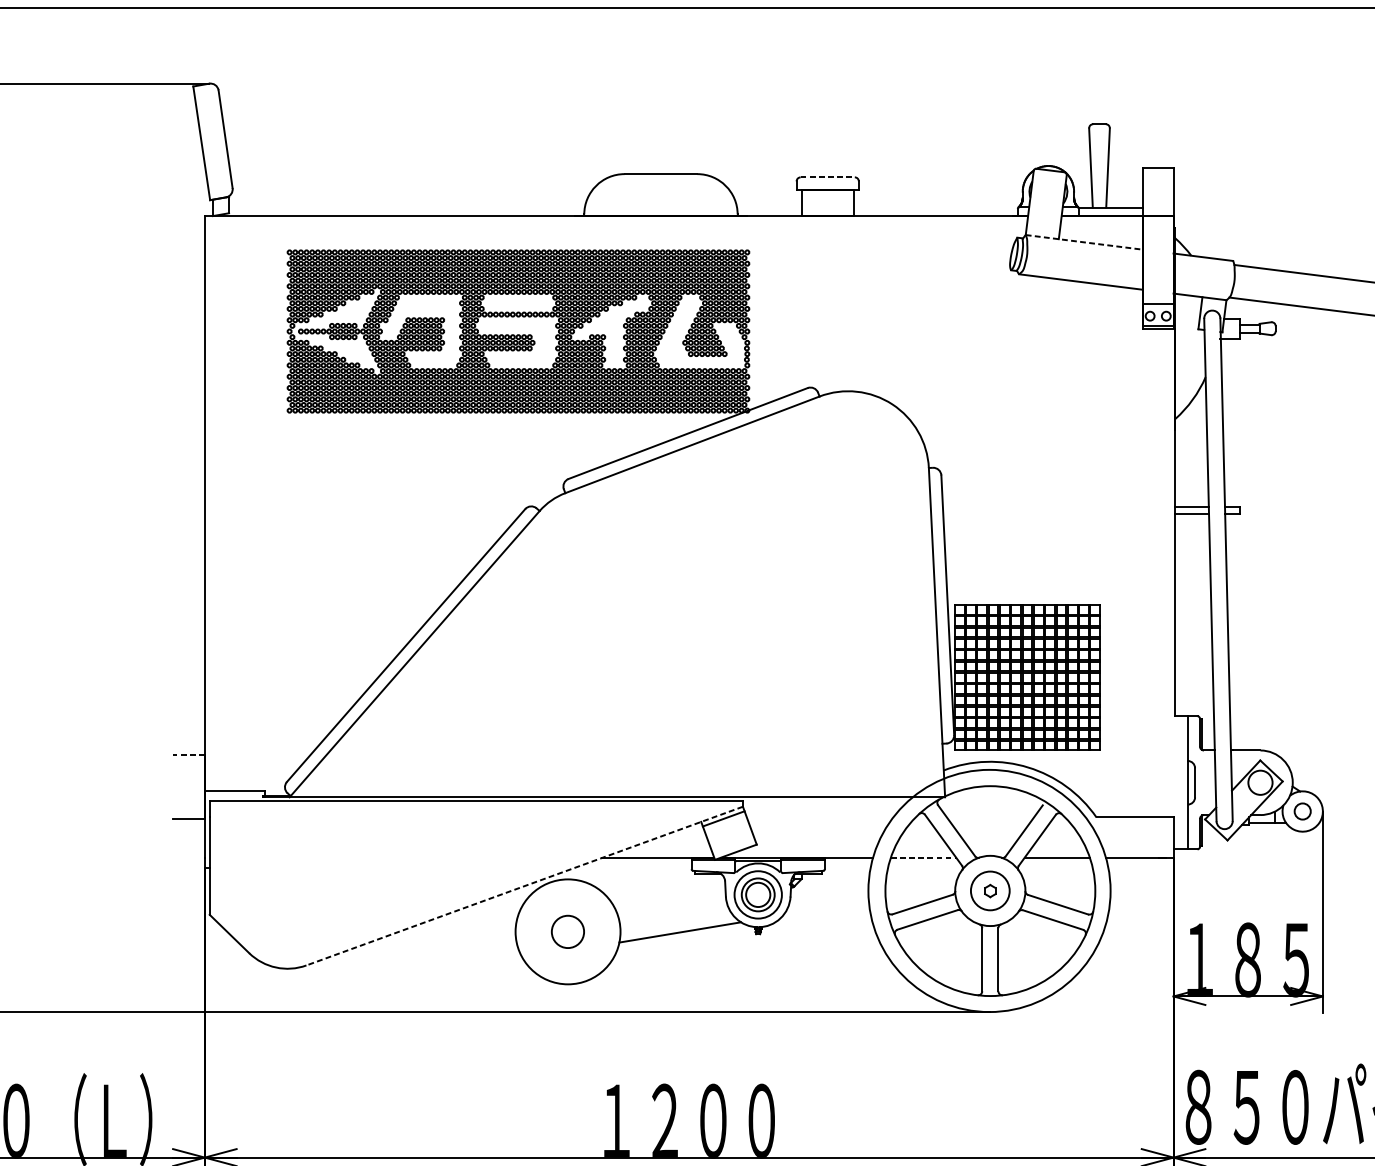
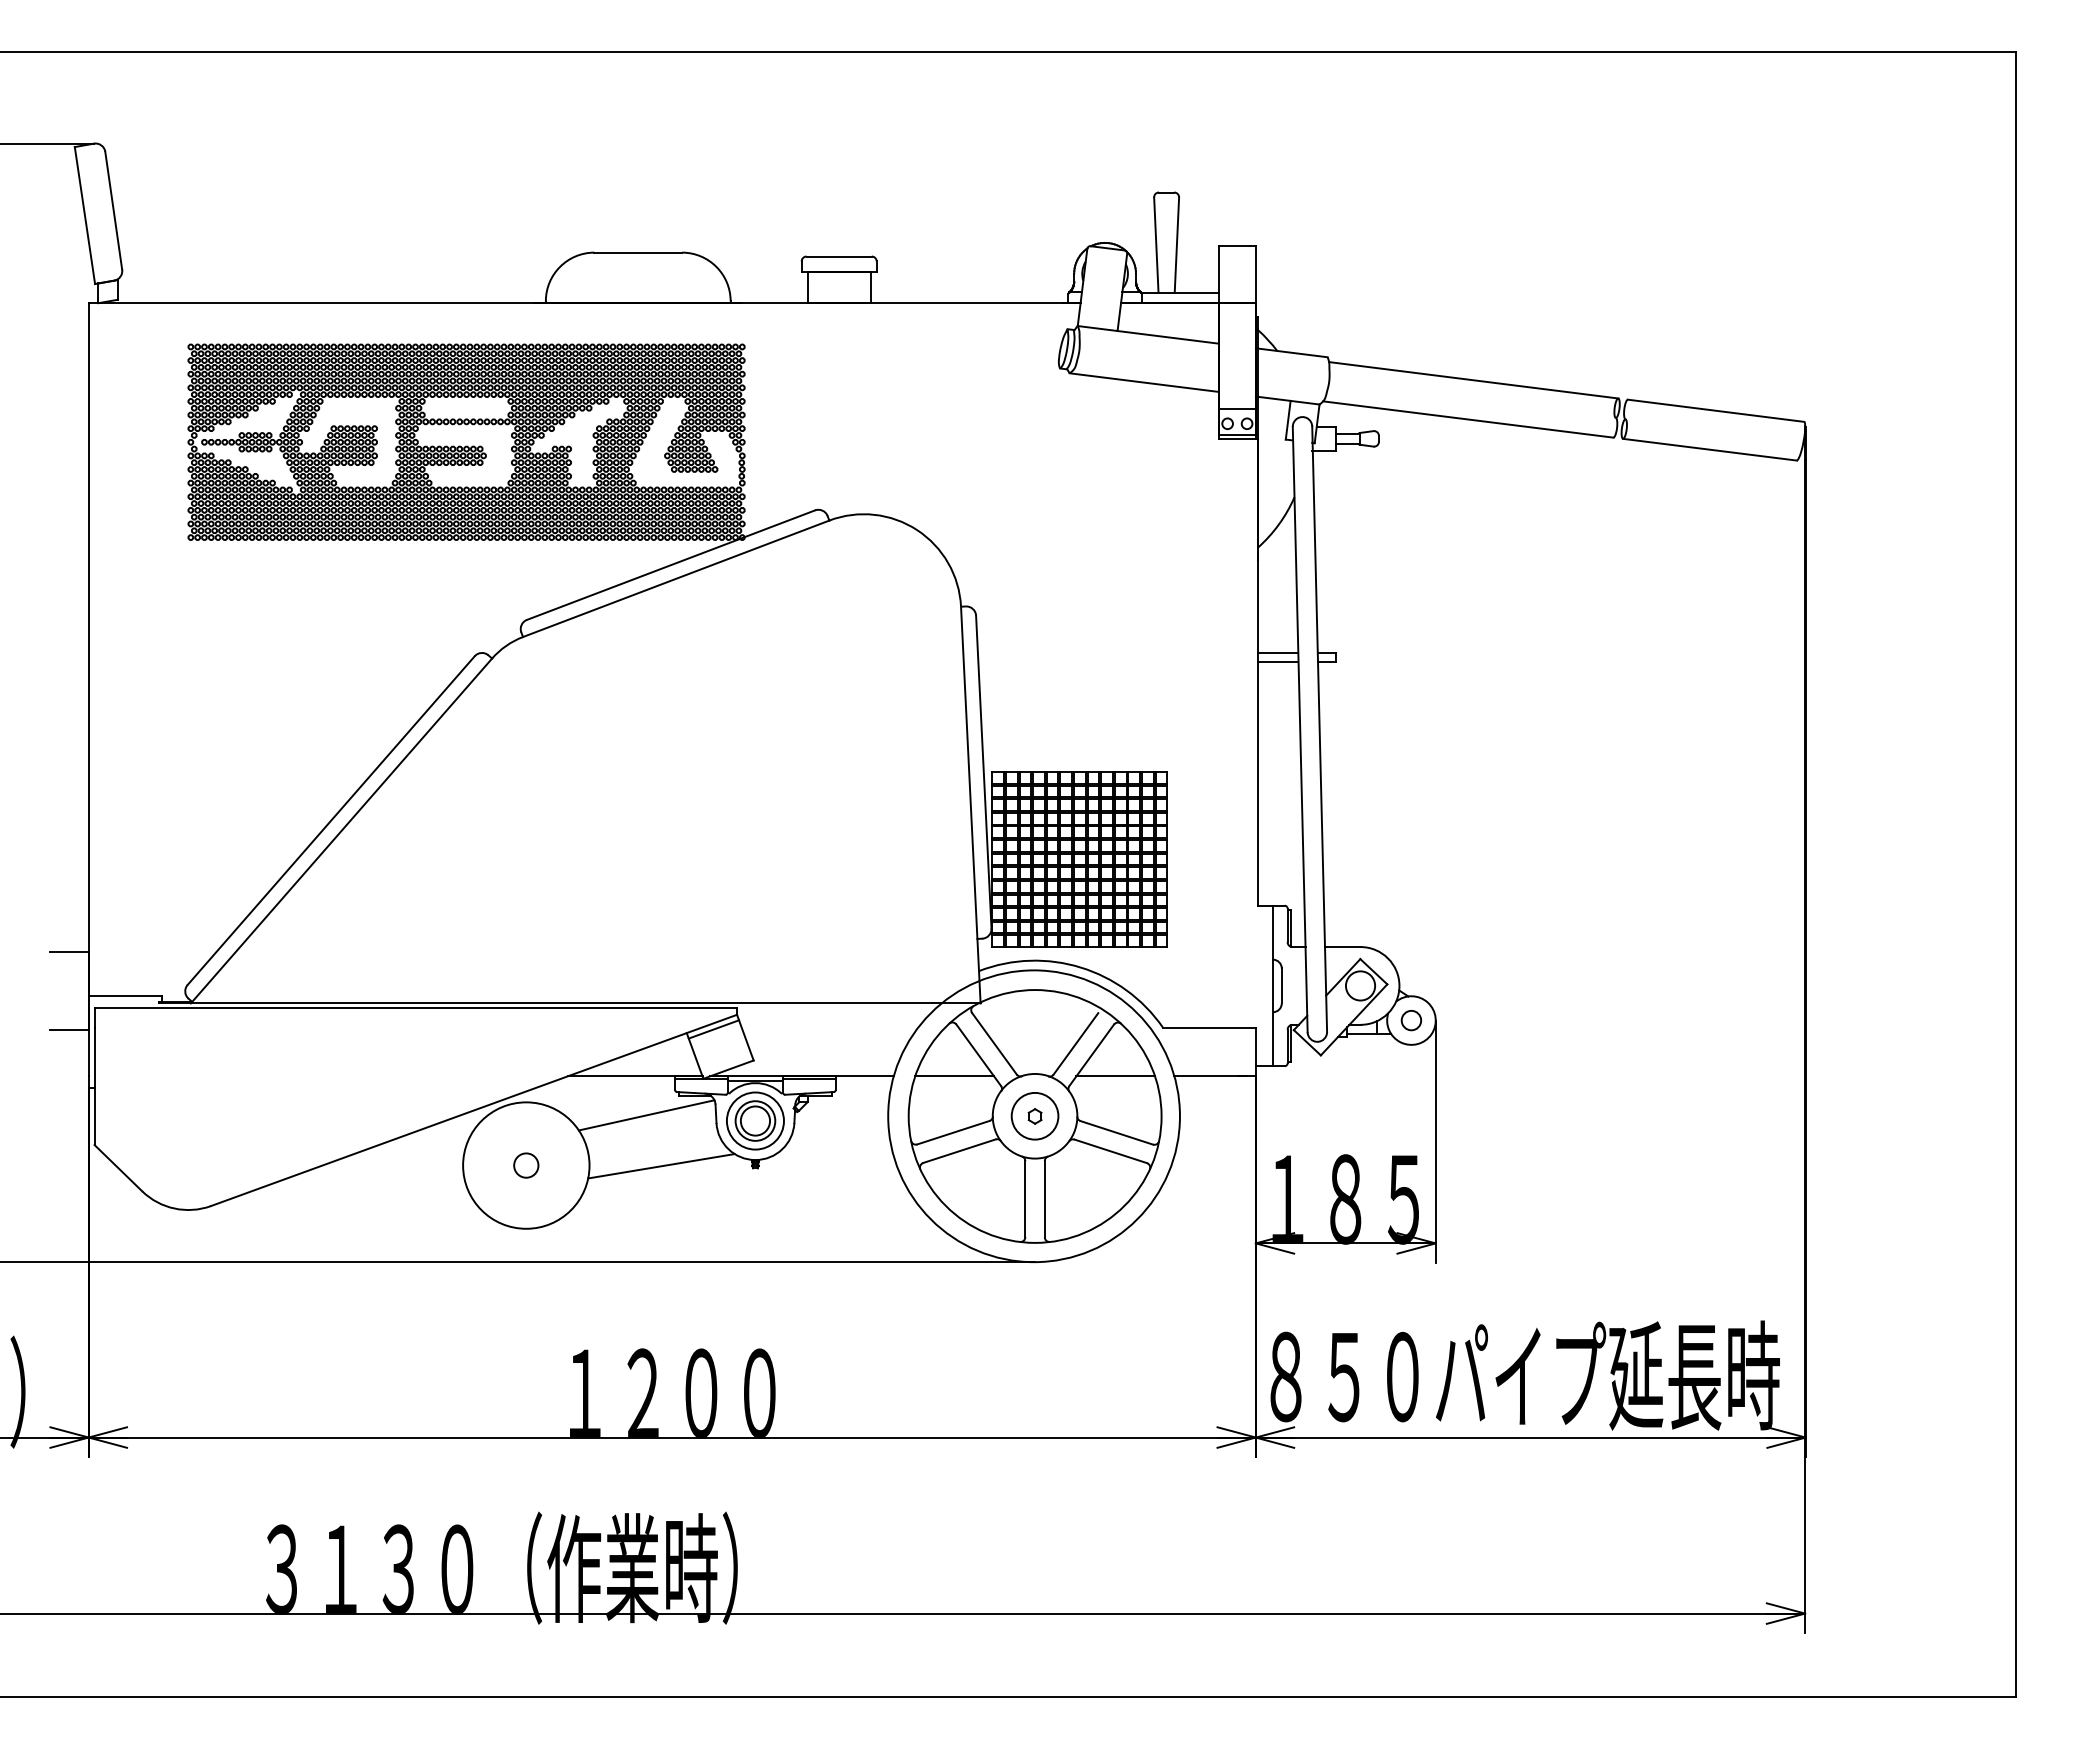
line: (828, 177) -> (839, 256), dashed -> solid
line: (1084, 242) -> (1148, 334), dashed -> solid
line: (188, 754) -> (68, 951), dashed -> solid
line: (924, 857) -> (955, 1076), dashed -> solid
line: (525, 886) -> (474, 1110), dashed -> solid
line: (667, 890) -> (646, 1115), added
circle: (568, 931) -> (526, 1165), size x0.62

